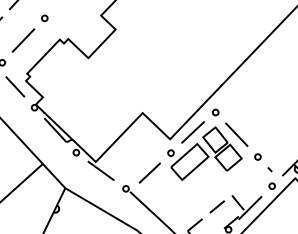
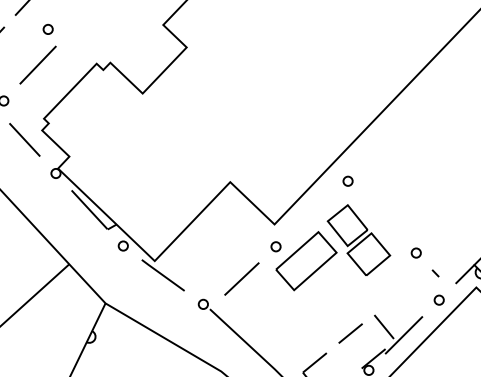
circle: (44, 18) -> (47, 29), moved
line: (192, 132) -> (310, 213), removed
line: (236, 134) -> (381, 216), removed

